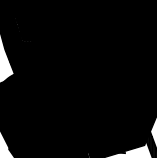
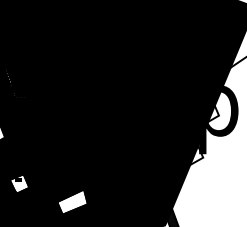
fill: (26, 111) -> (19, 183), removed
fill: (69, 125) -> (72, 201), removed

